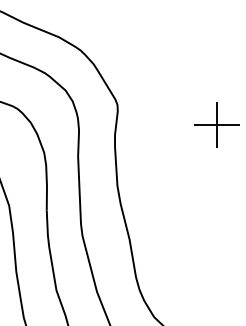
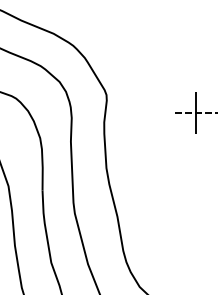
line: (217, 125) -> (196, 113), solid -> dashed

